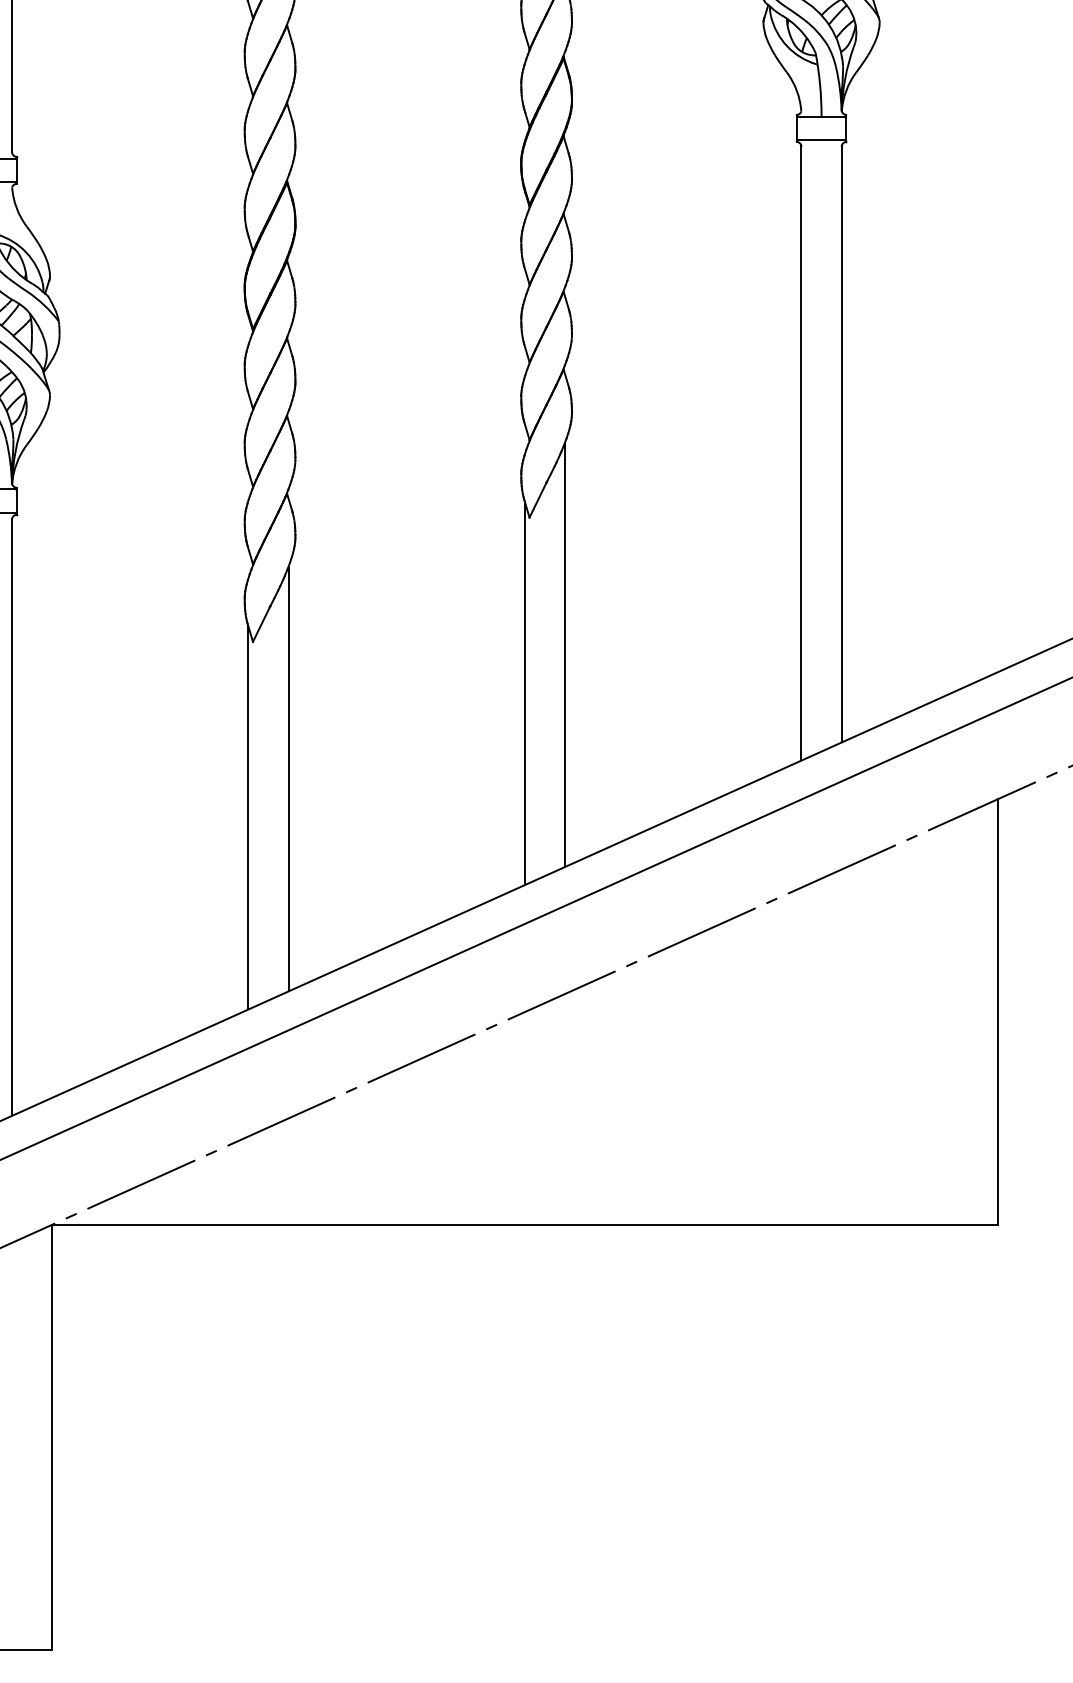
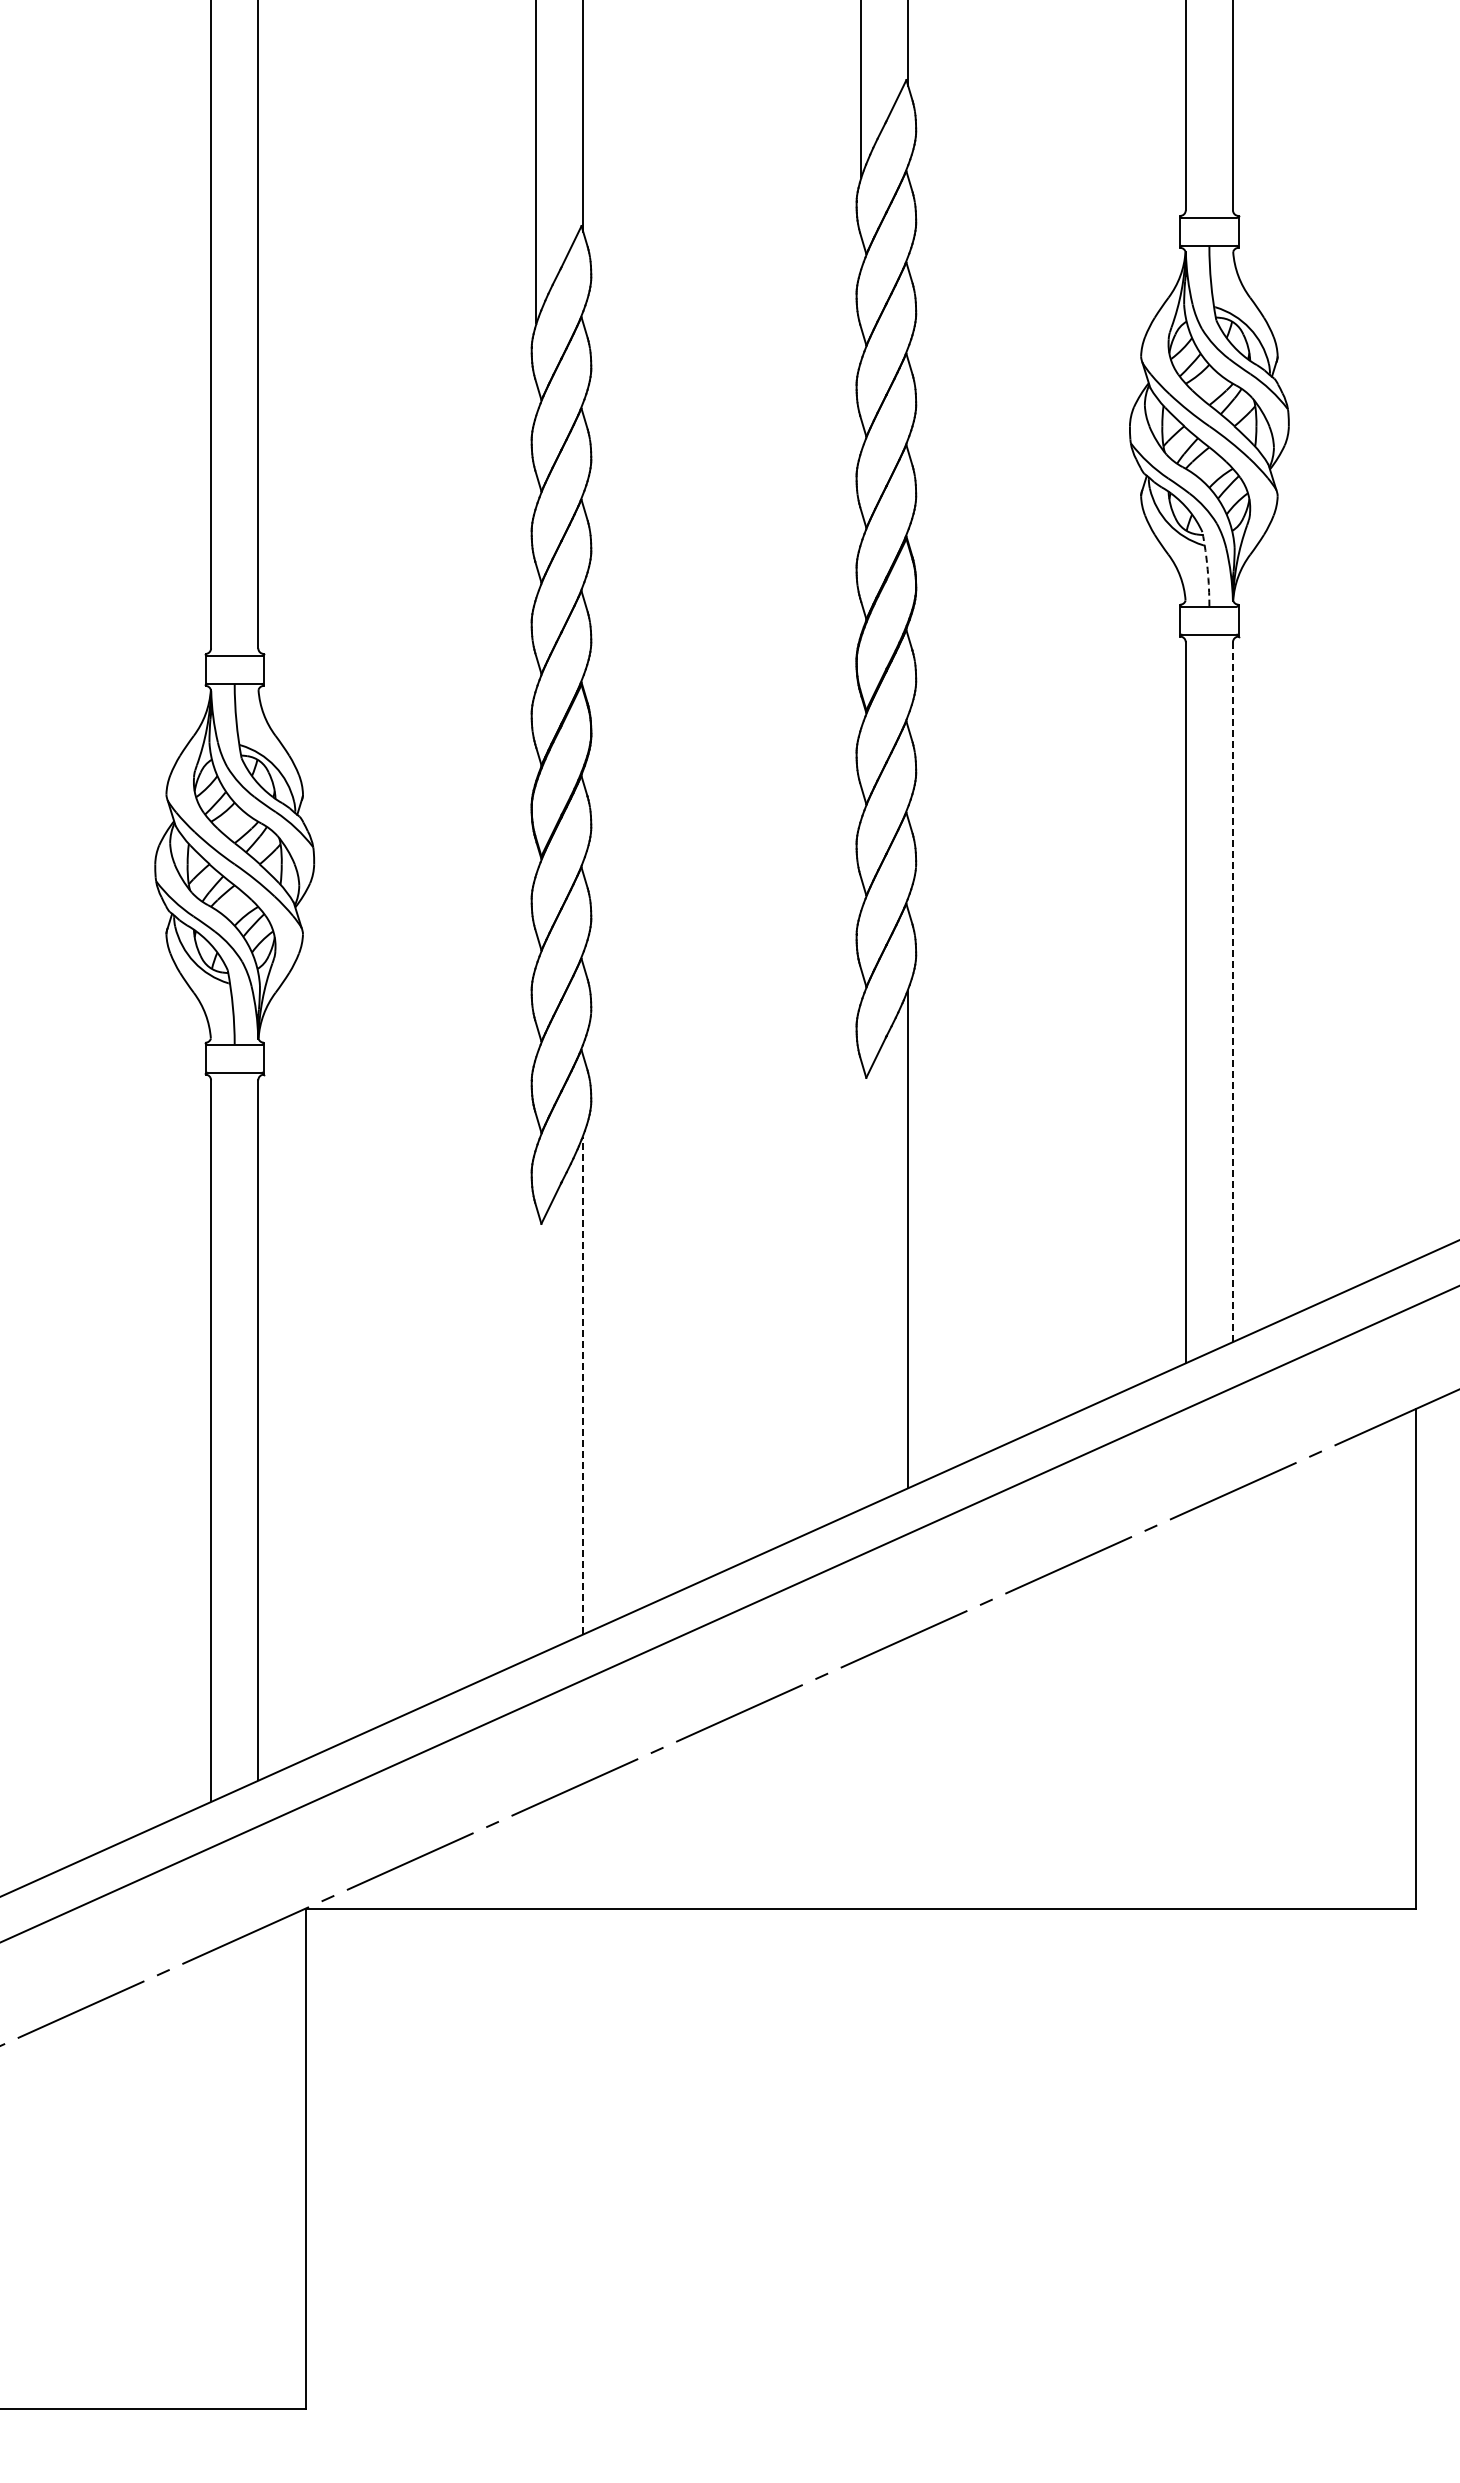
arc: (819, 84) -> (1207, 569), solid -> dashed
line: (841, 444) -> (1232, 991), solid -> dashed
line: (524, 693) -> (860, 1284), removed
line: (288, 779) -> (583, 1385), solid -> dashed
line: (248, 817) -> (536, 1430), removed

